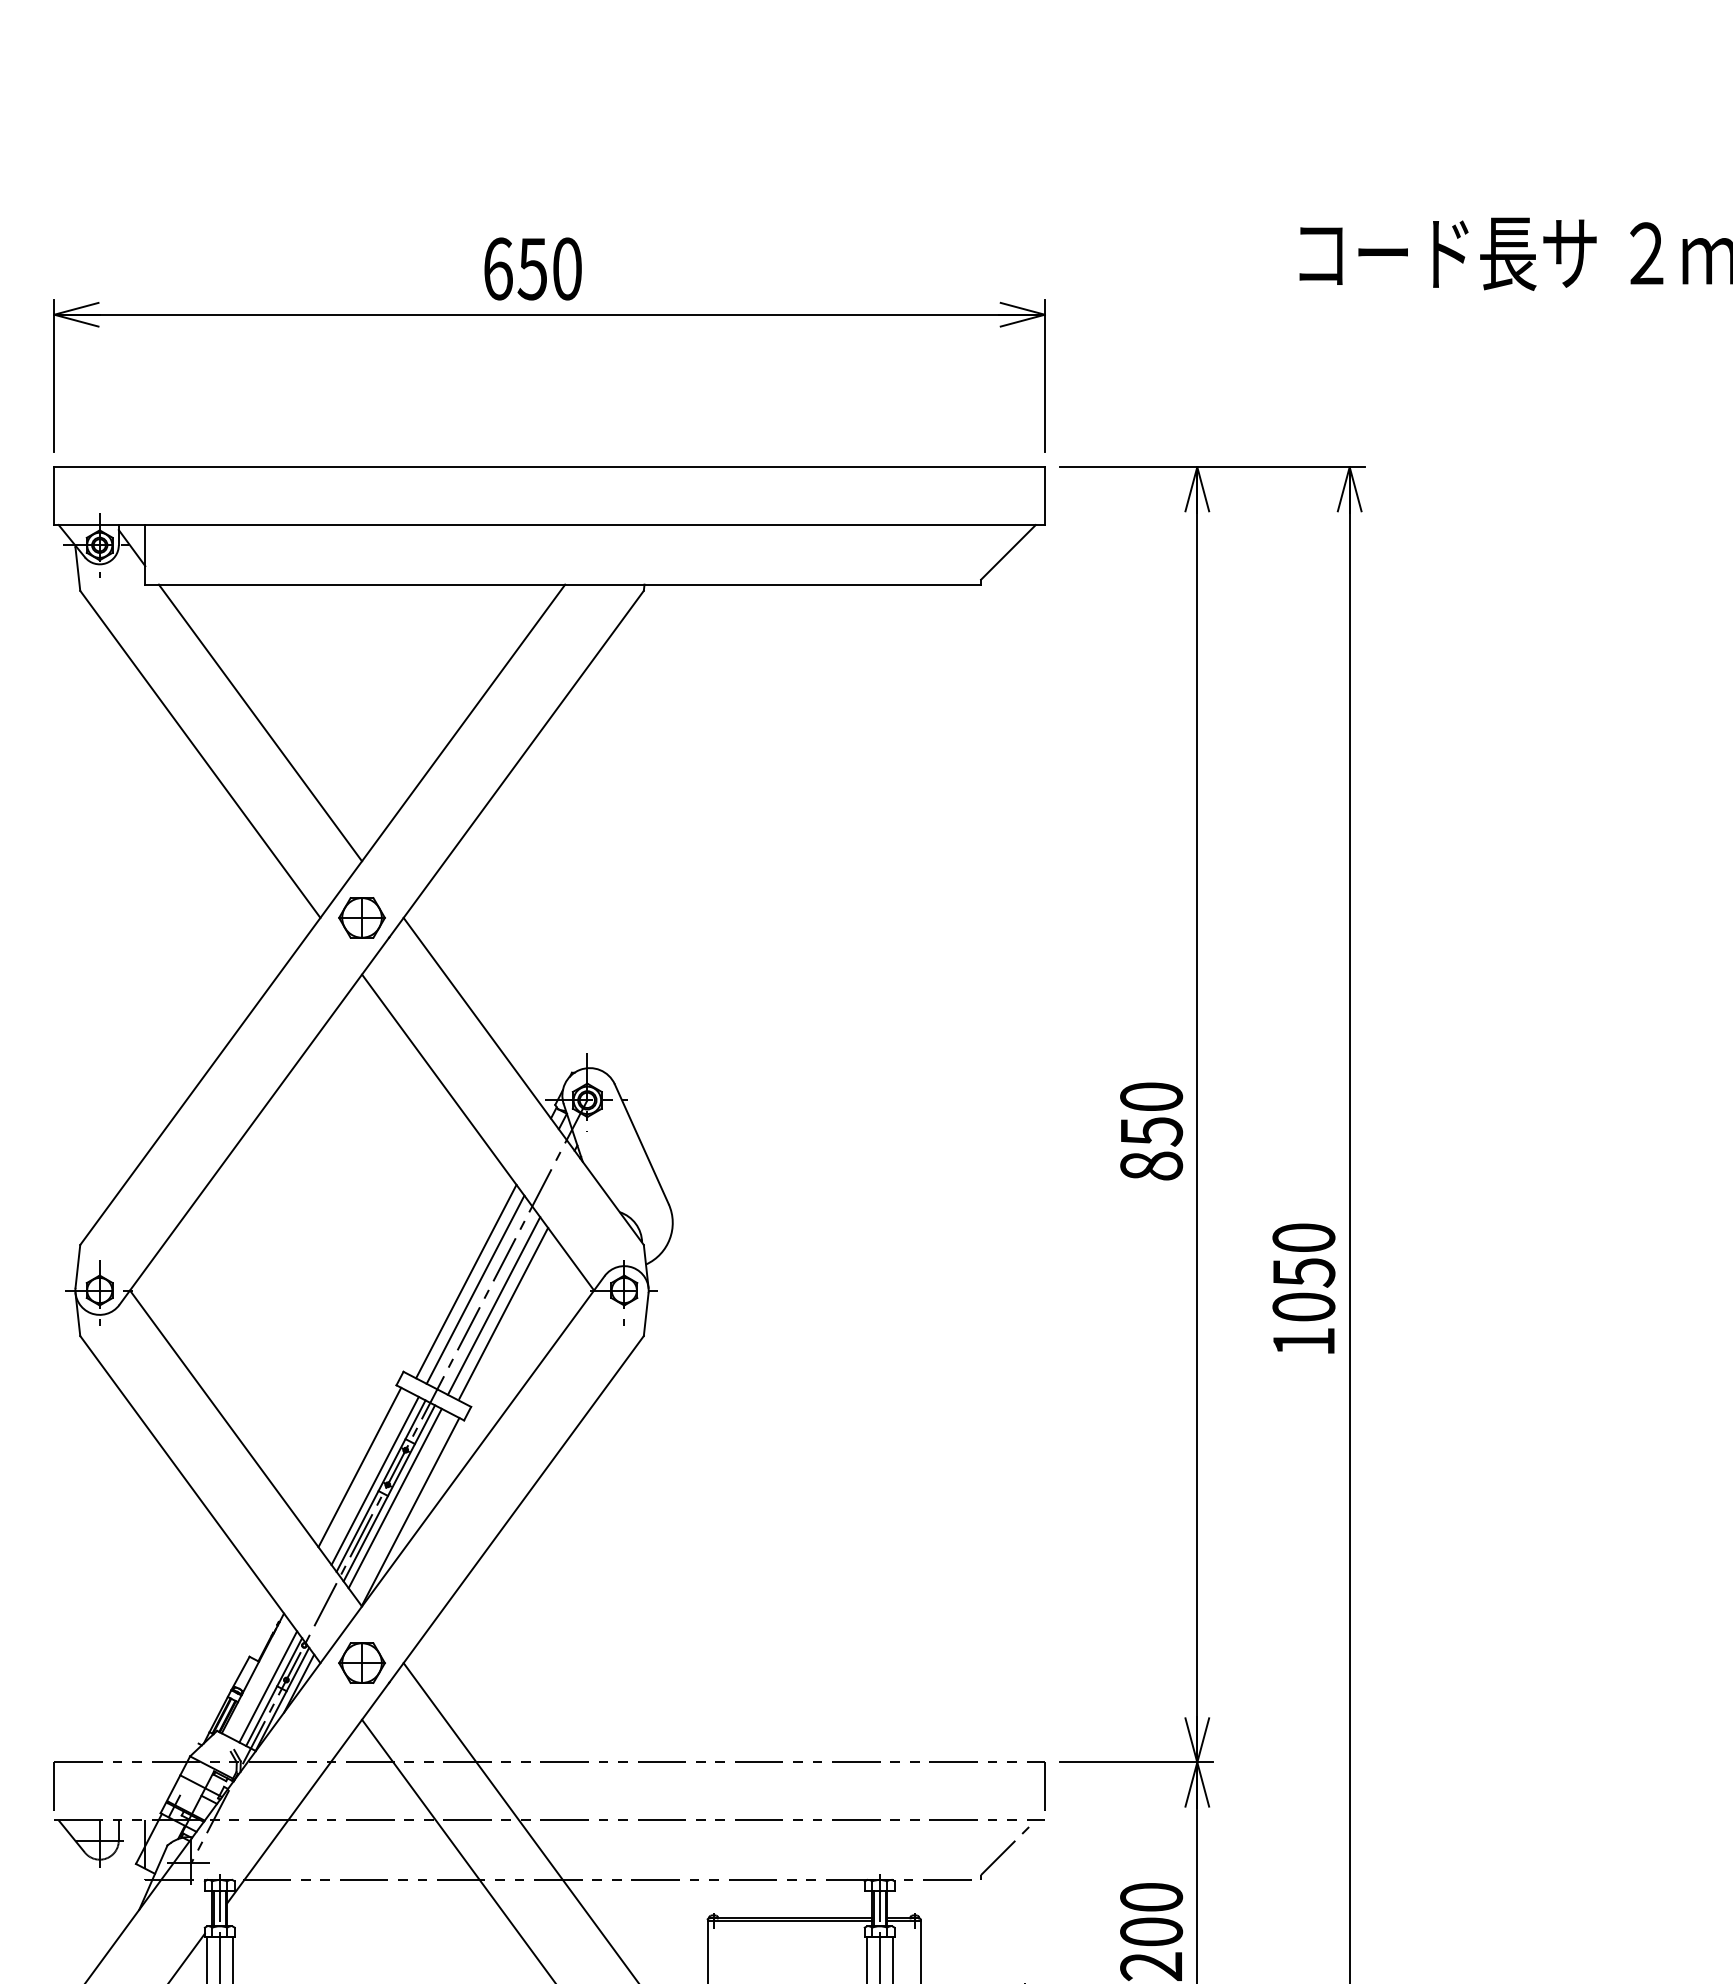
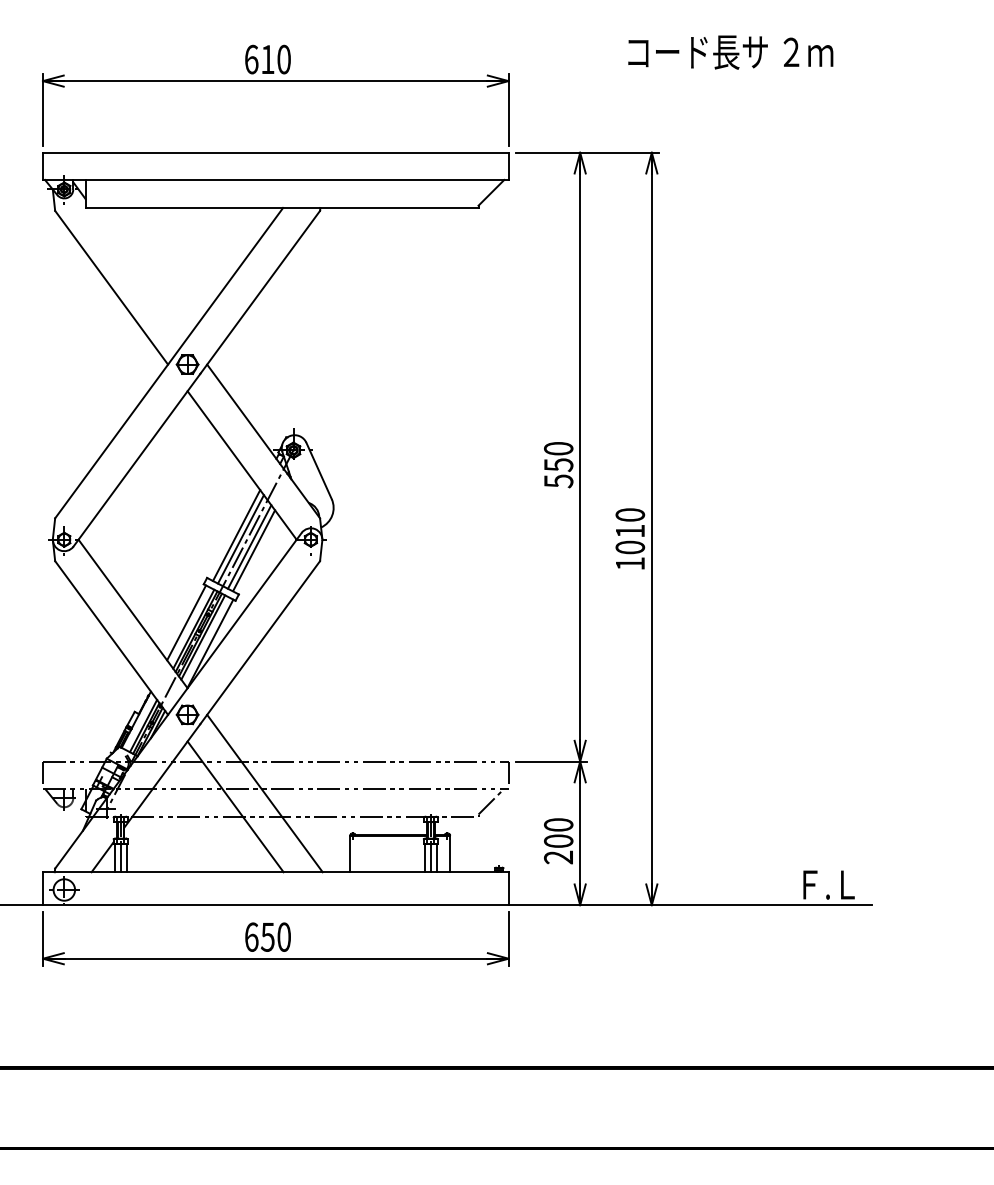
text: (531, 268) -> (267, 59), 650 -> 610
line: (259, 721) -> (139, 272), removed
text: (1151, 1166) -> (558, 481), 850 -> 550
text: (1304, 1272) -> (630, 531), 1050 -> 1010

